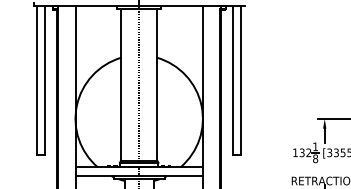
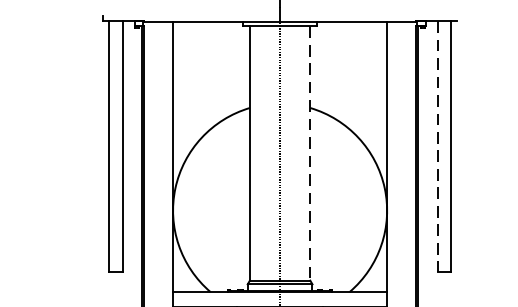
line: (232, 80) -> (436, 146), solid -> dashed
line: (157, 84) -> (310, 152), solid -> dashed

